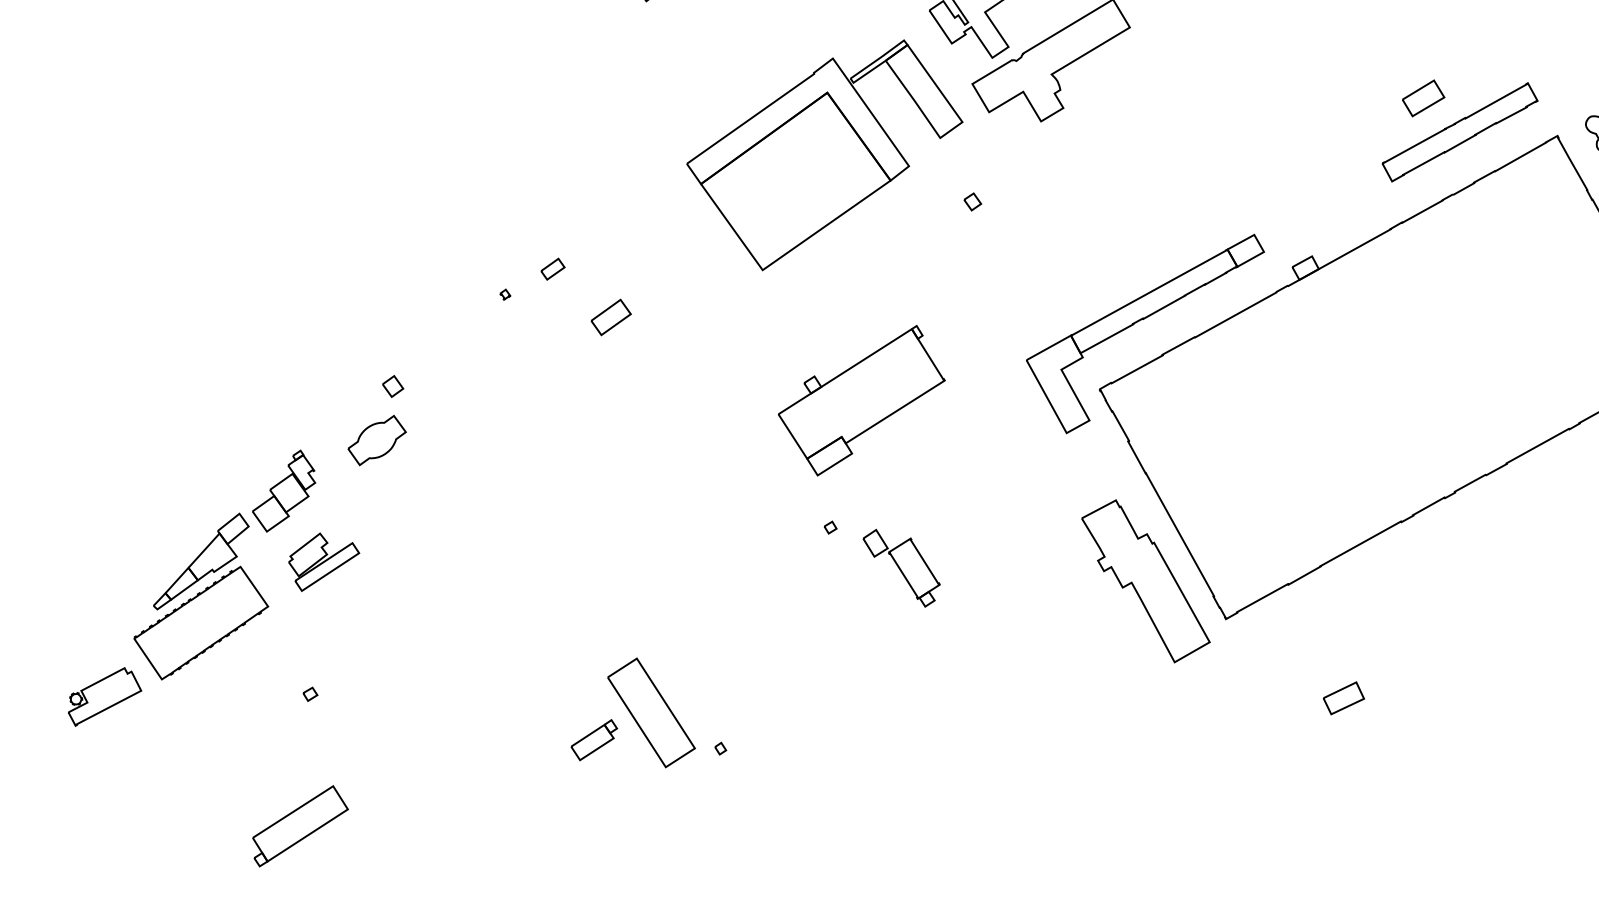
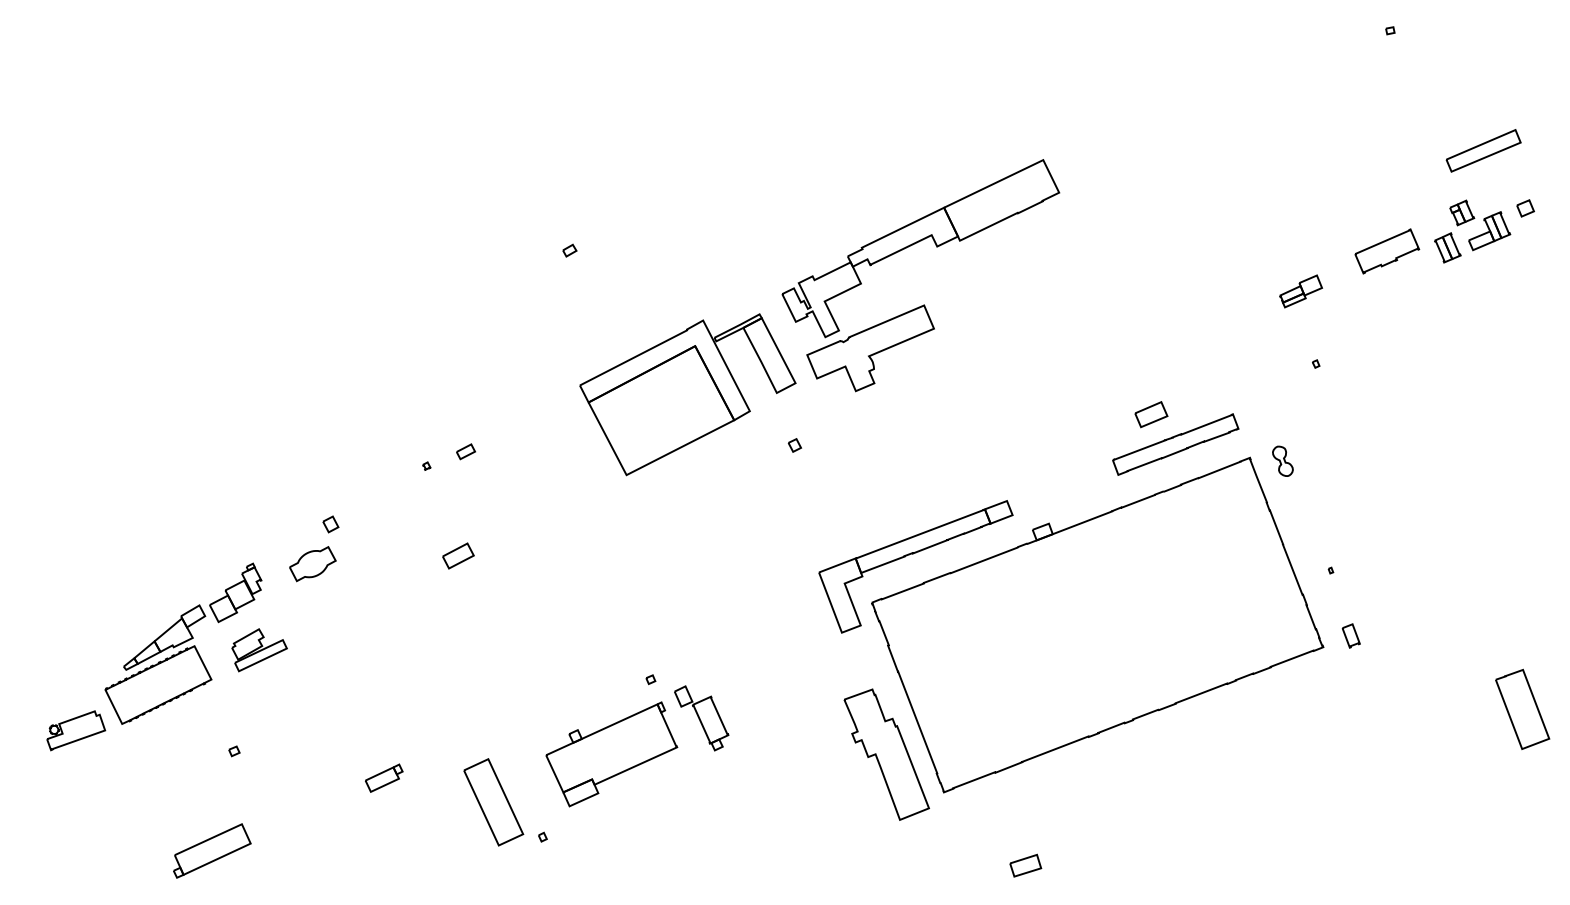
part: (611, 316) -> (458, 555), moved
part: (862, 401) -> (611, 754), moved
part: (594, 739) -> (384, 777), moved

